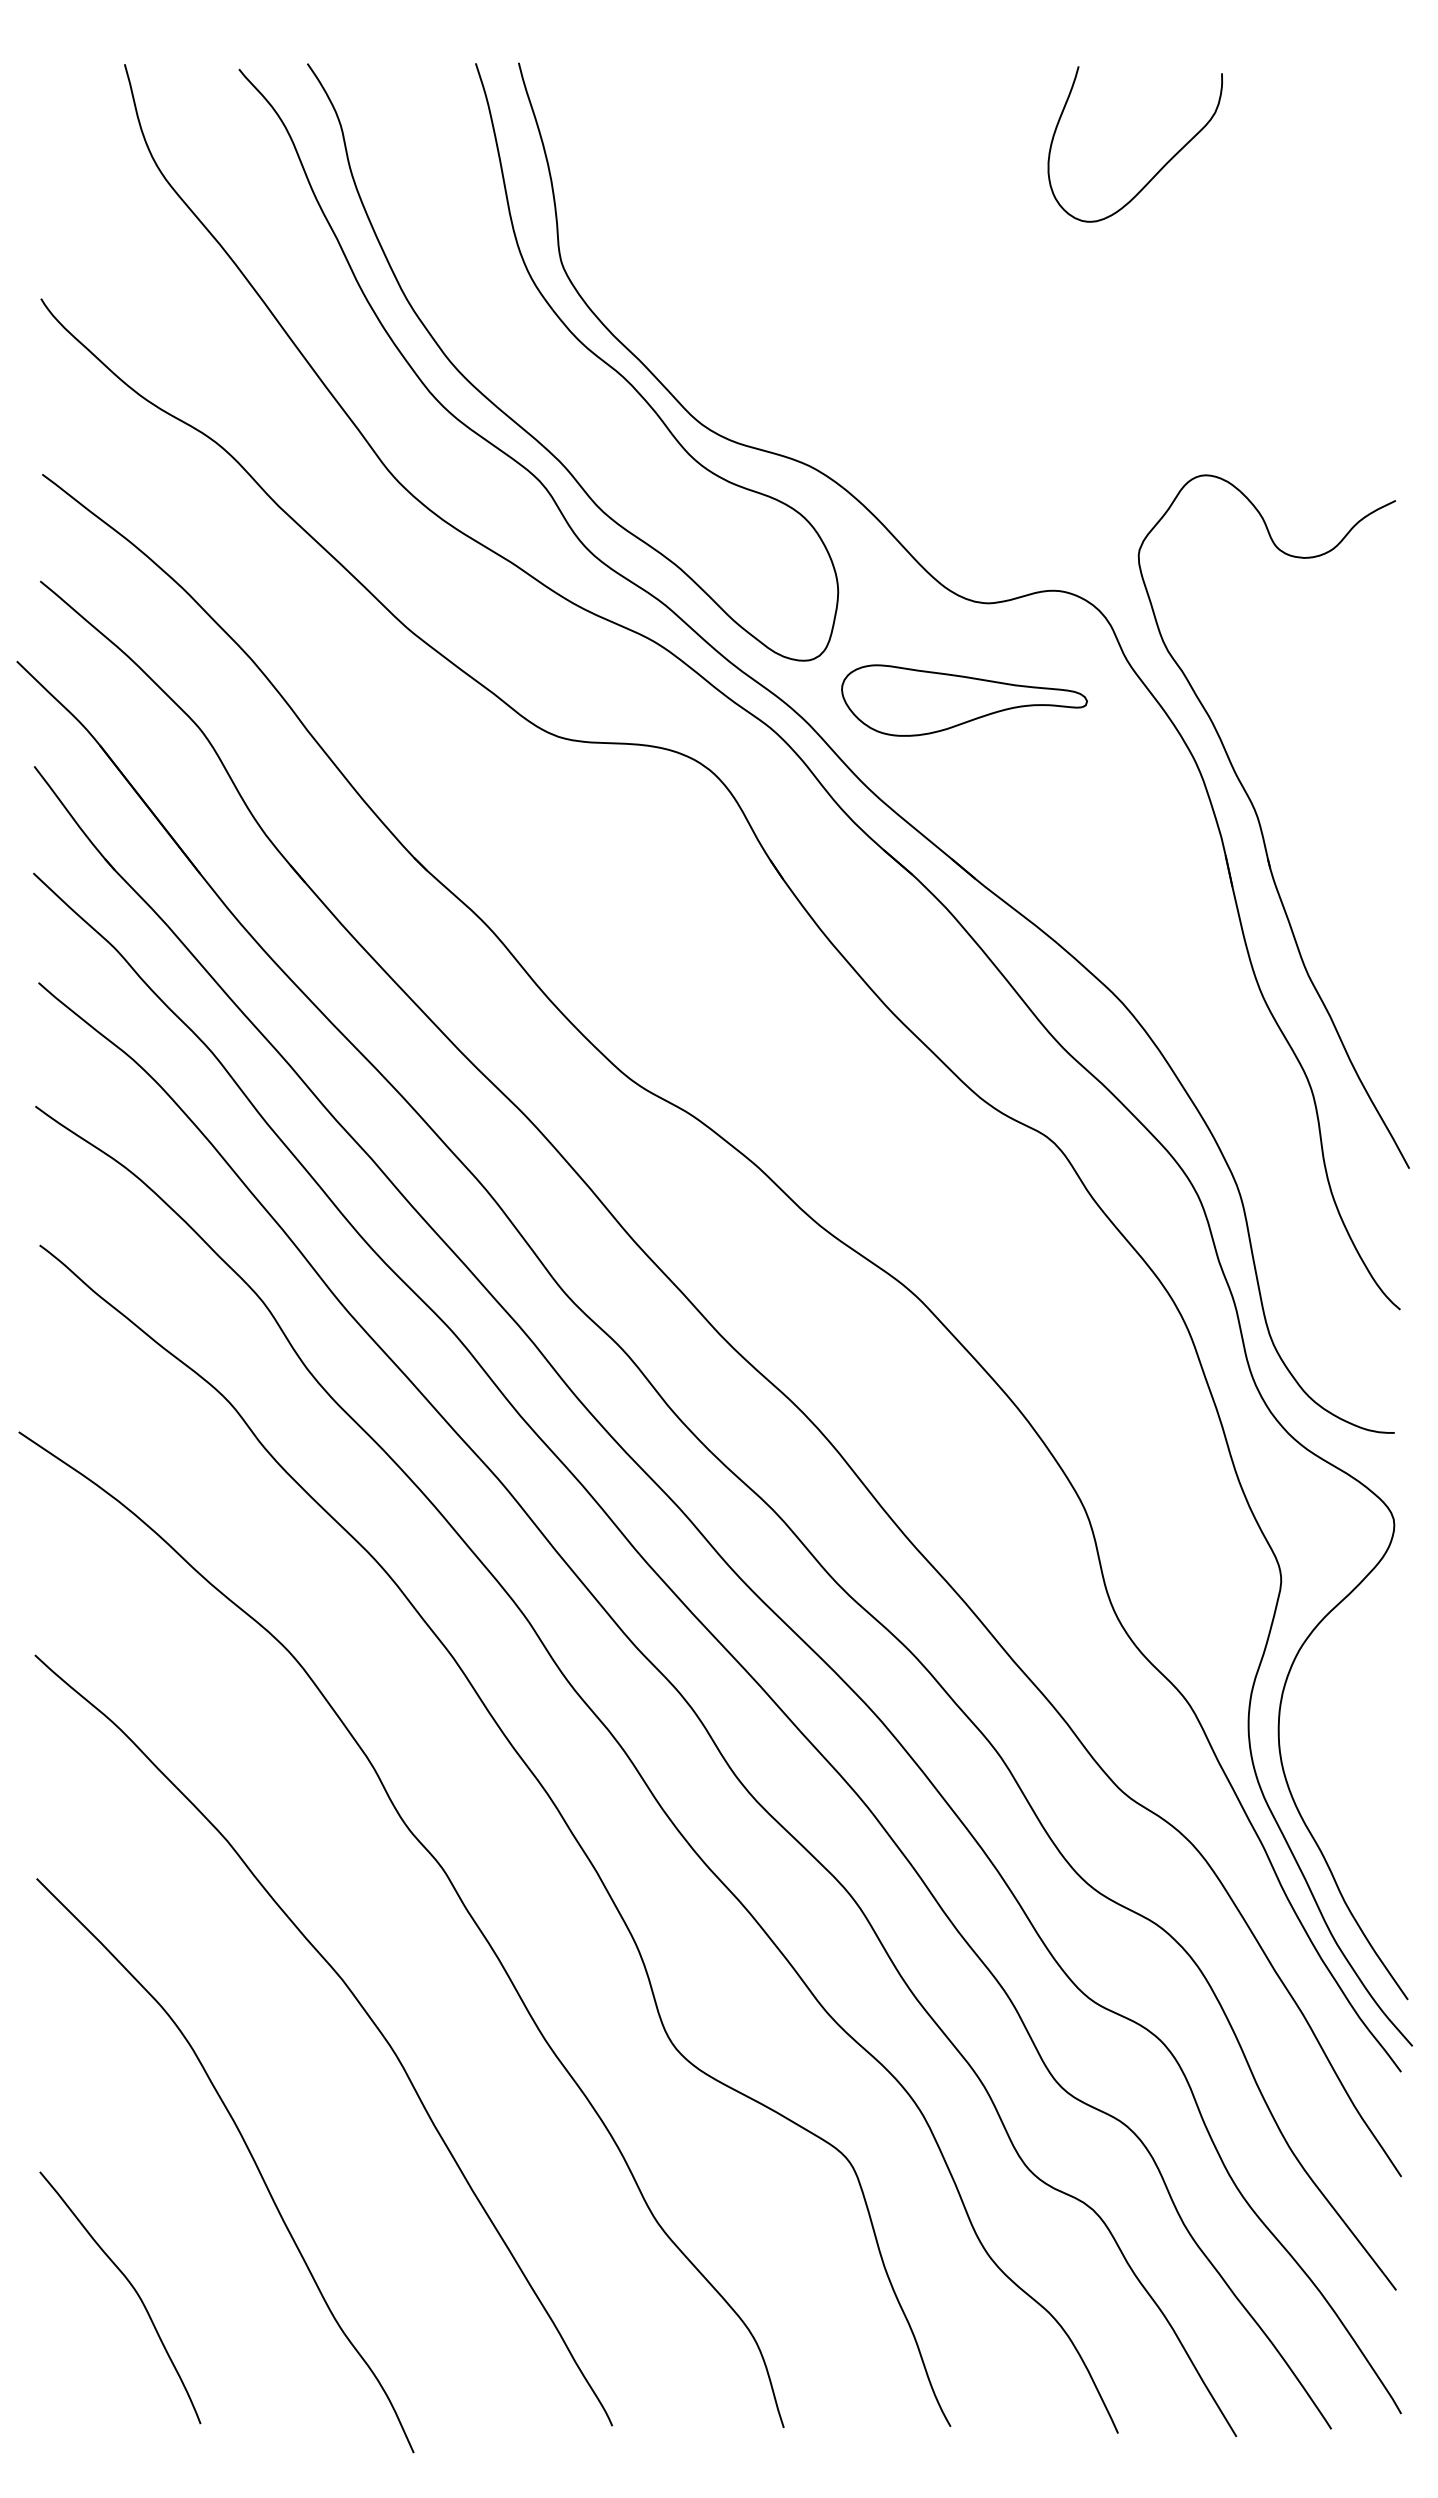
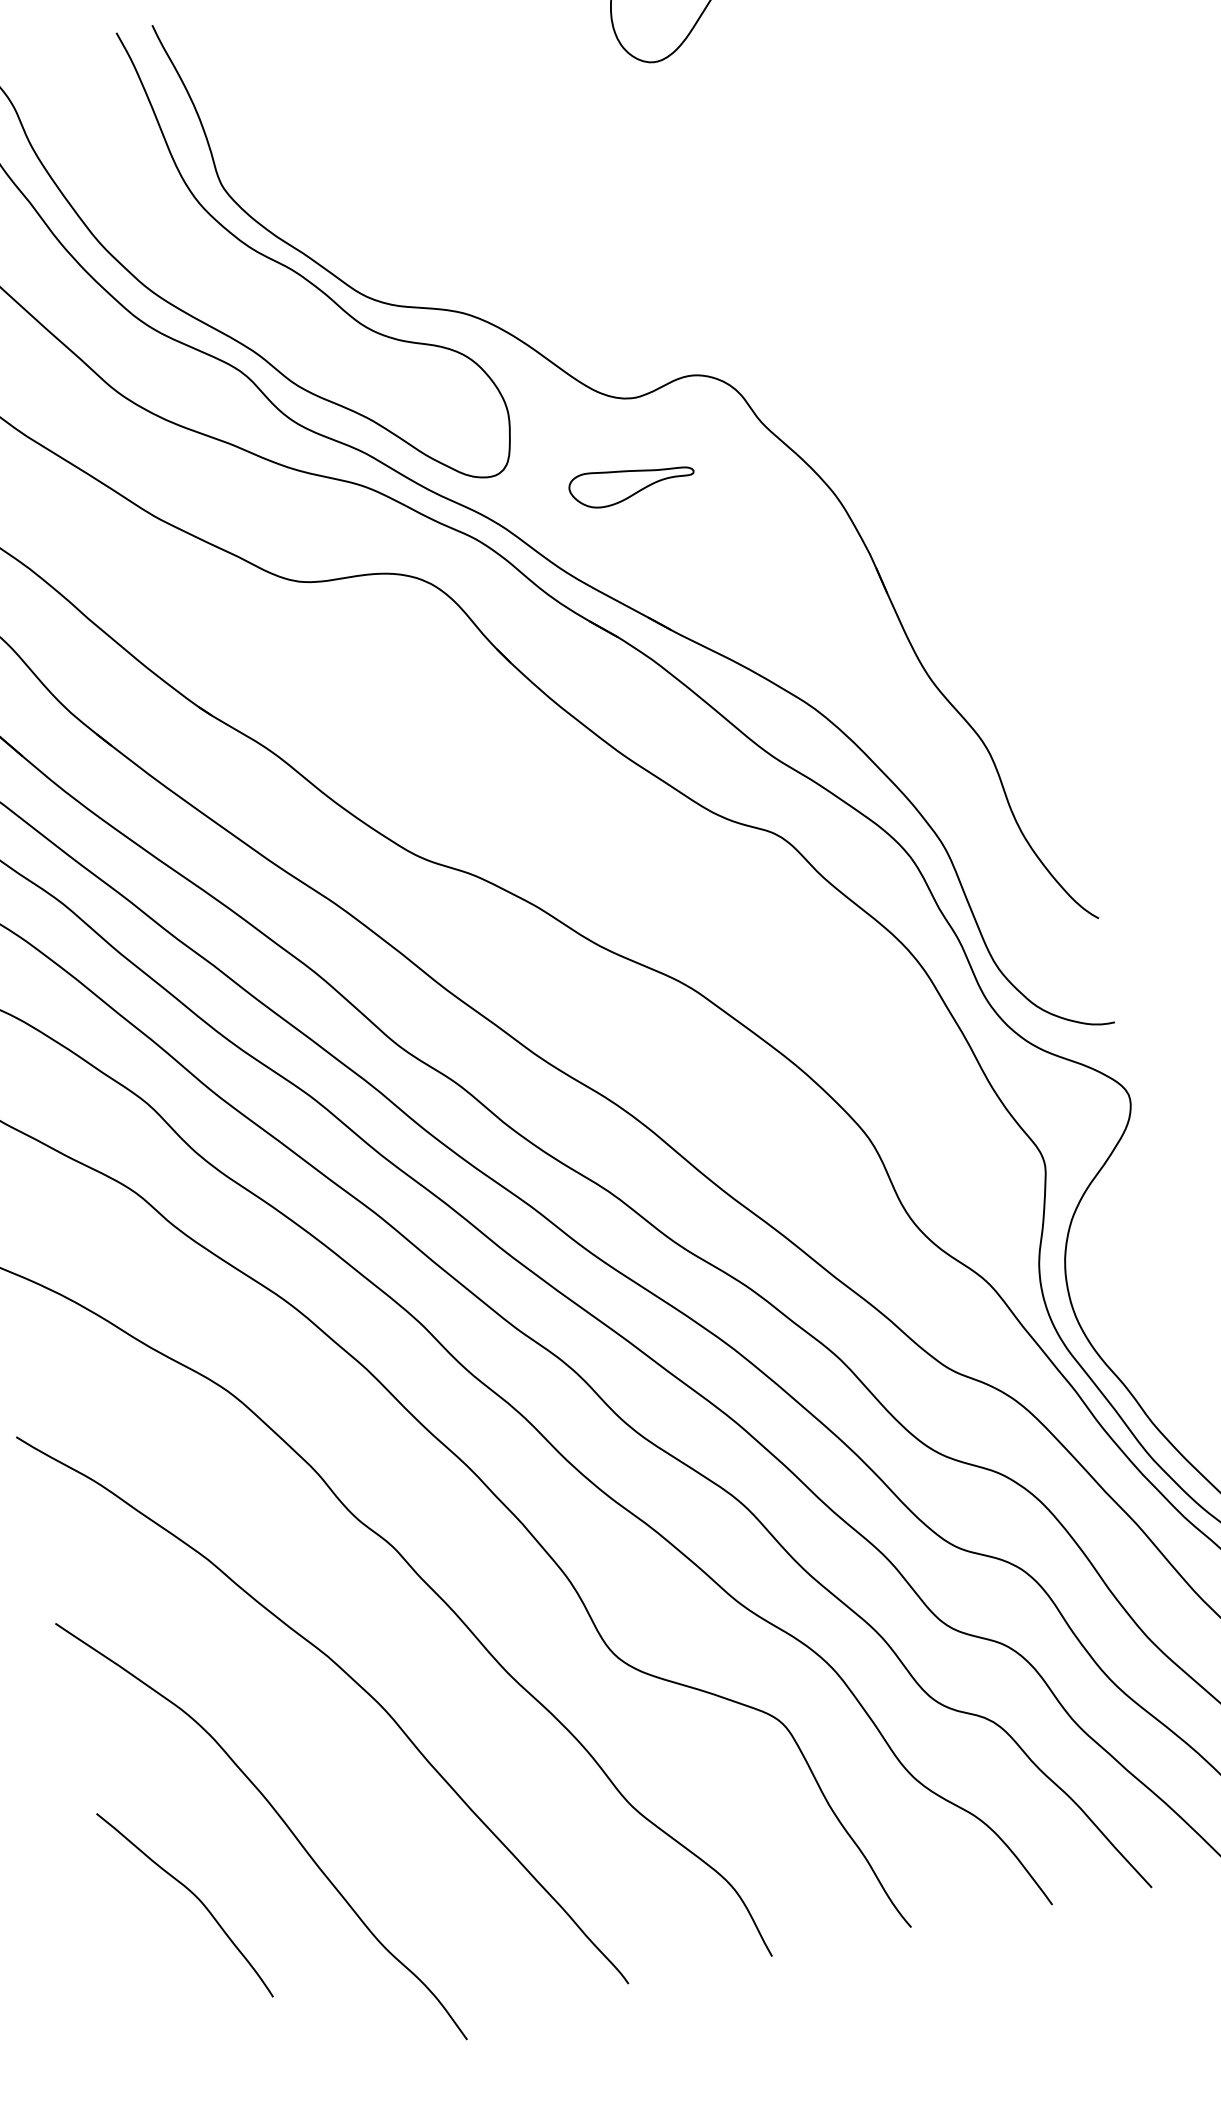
part: (964, 700) -> (632, 482), size x0.6
part: (1261, 826) -> (901, 538), removed
curve: (132, 2288) -> (193, 1895), moved

